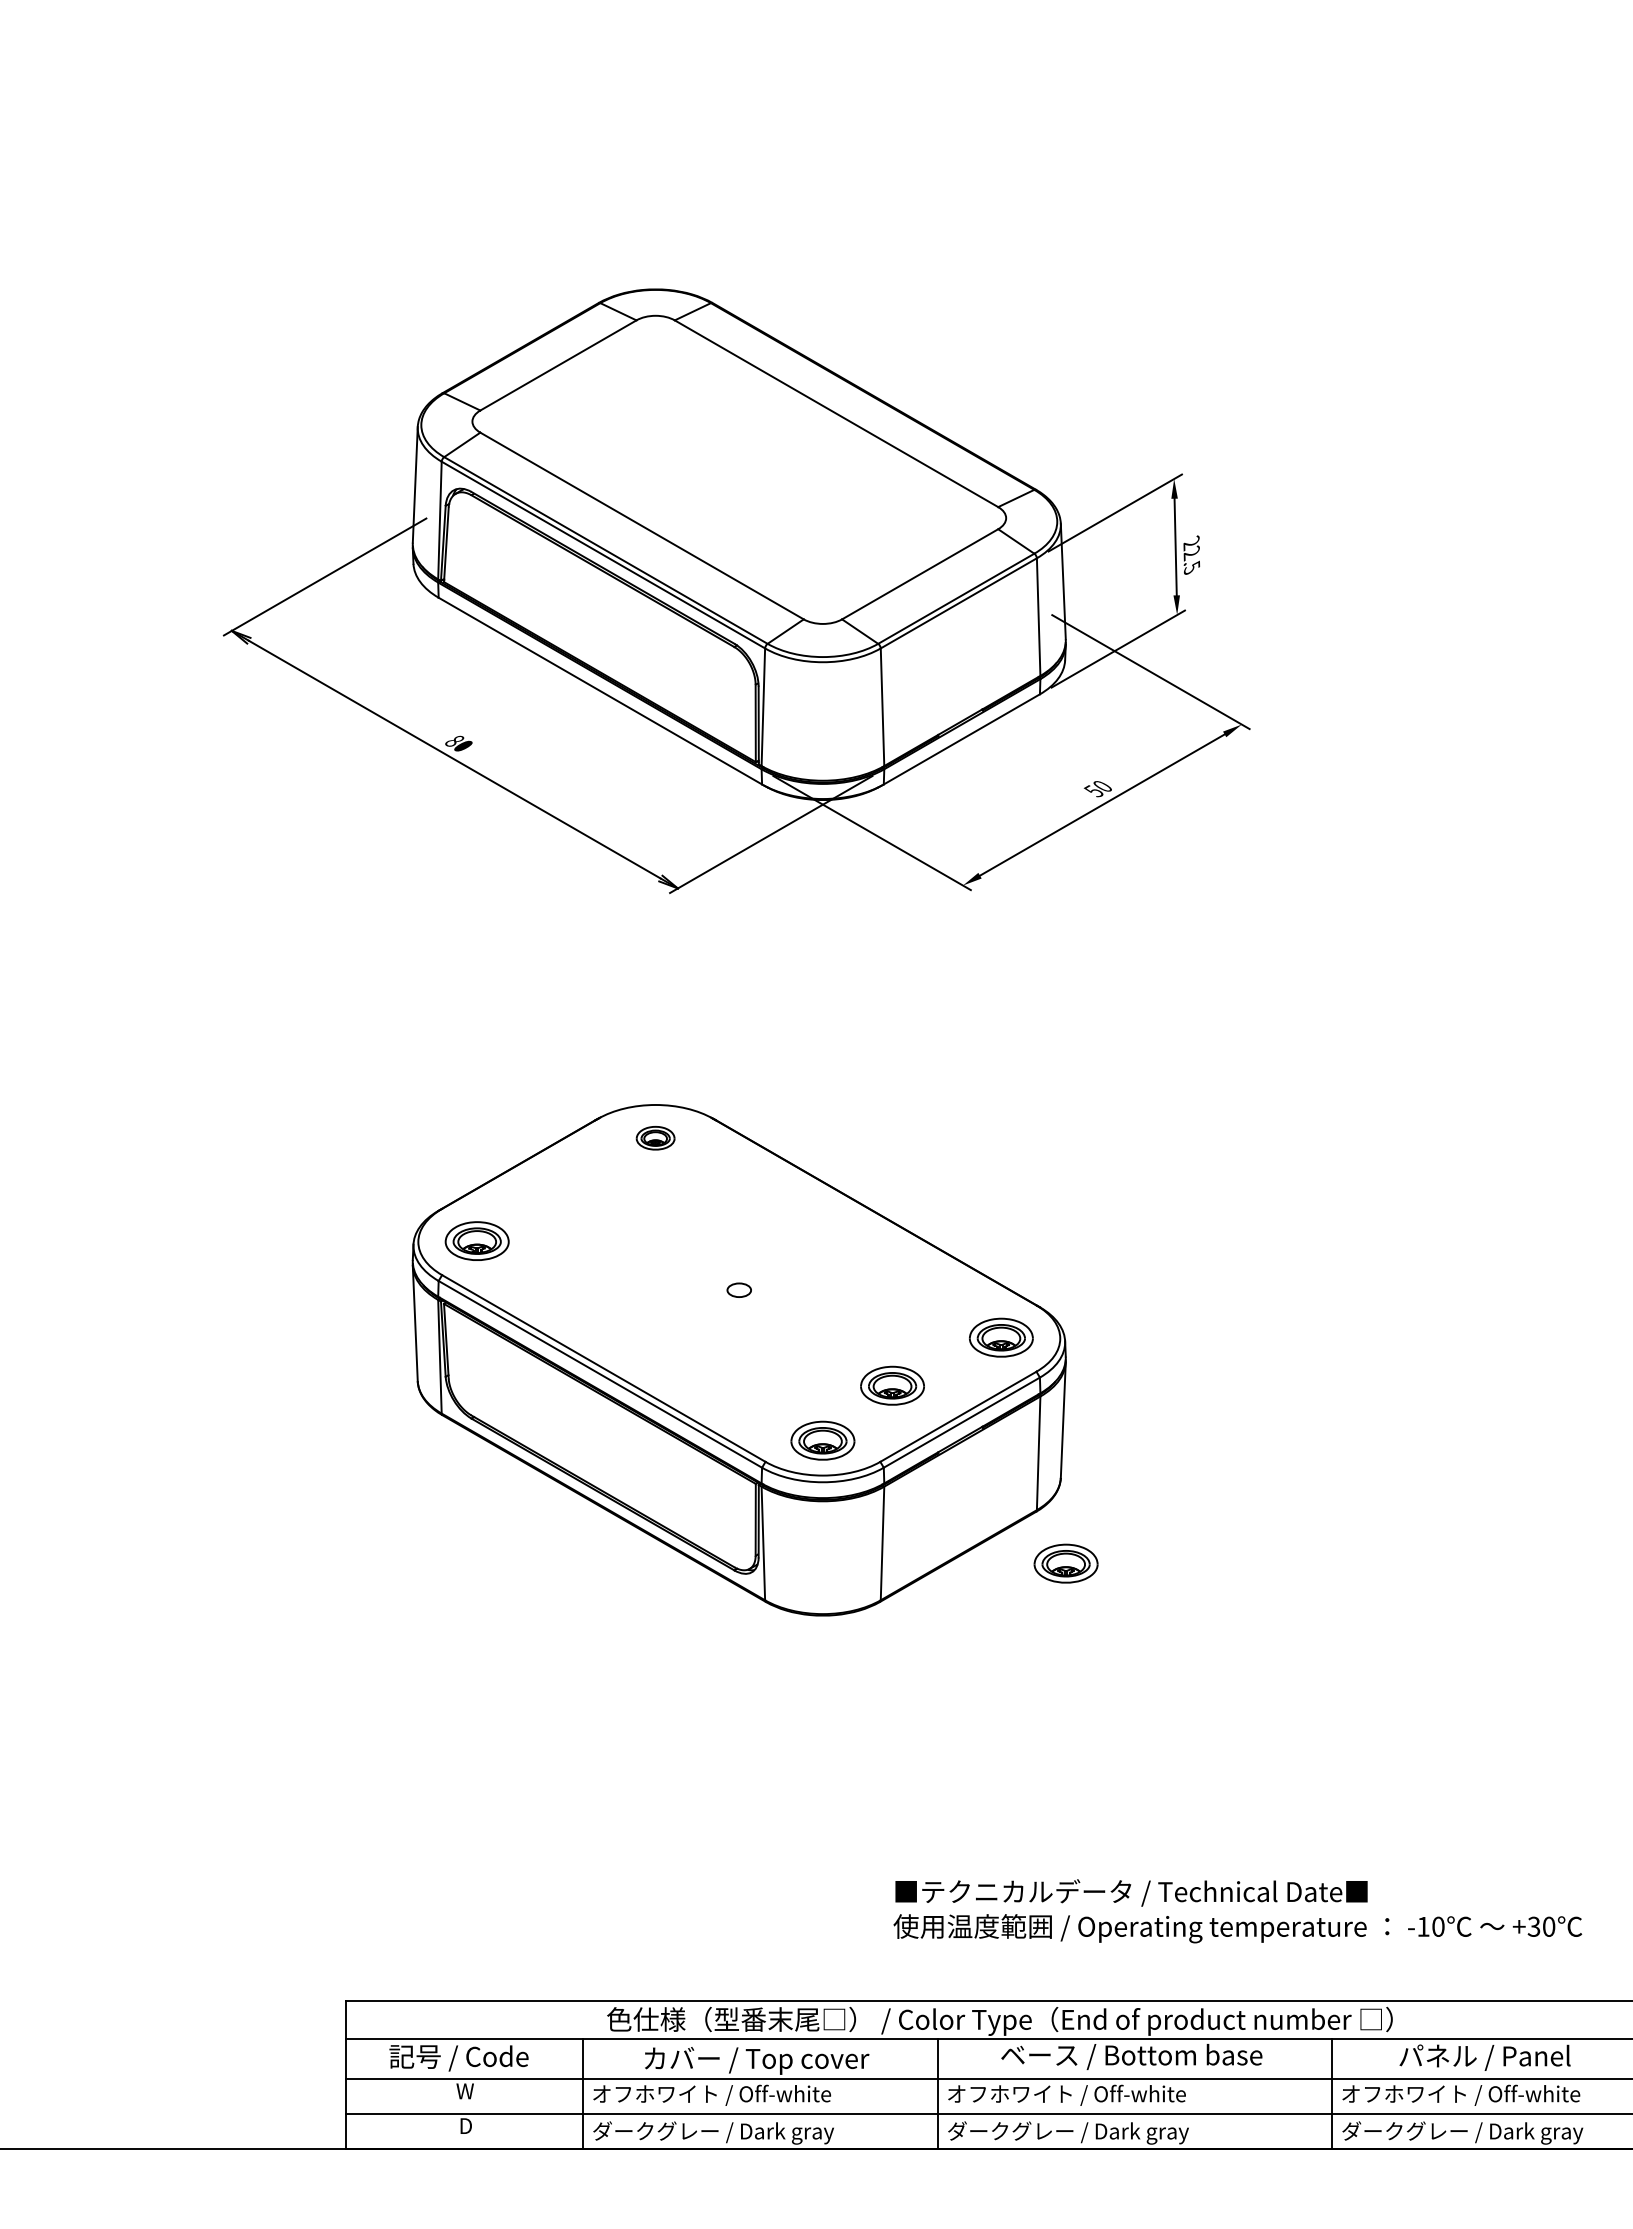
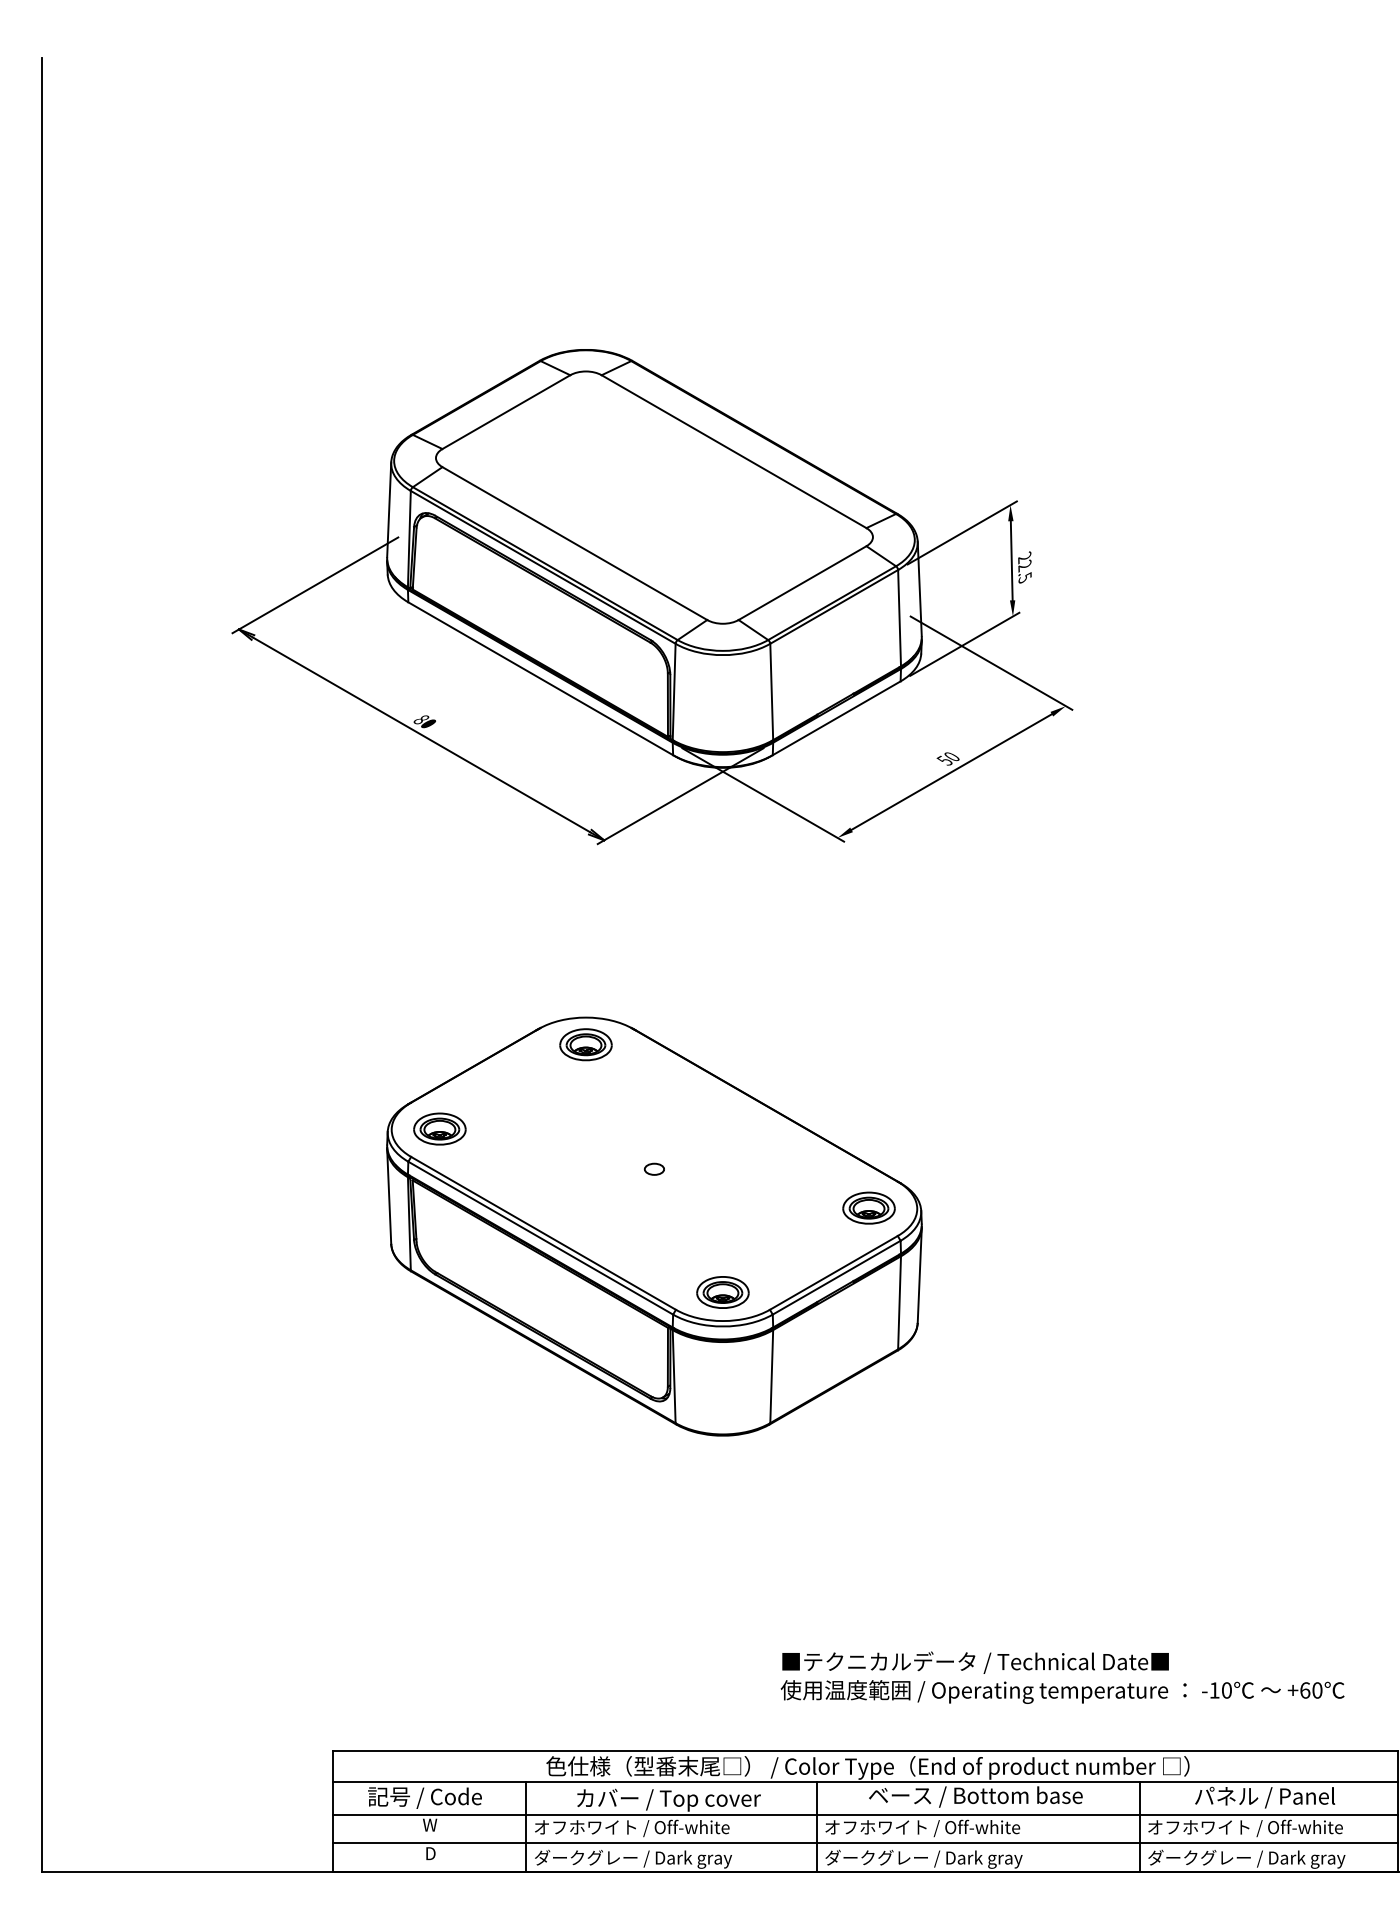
part: (655, 1137) -> (585, 1044), size x1.67
part: (892, 1385) -> (779, 1247), removed
part: (1065, 1562) -> (921, 1392), removed
text: (1534, 1926) -> (1305, 1690), +30 -> +60

